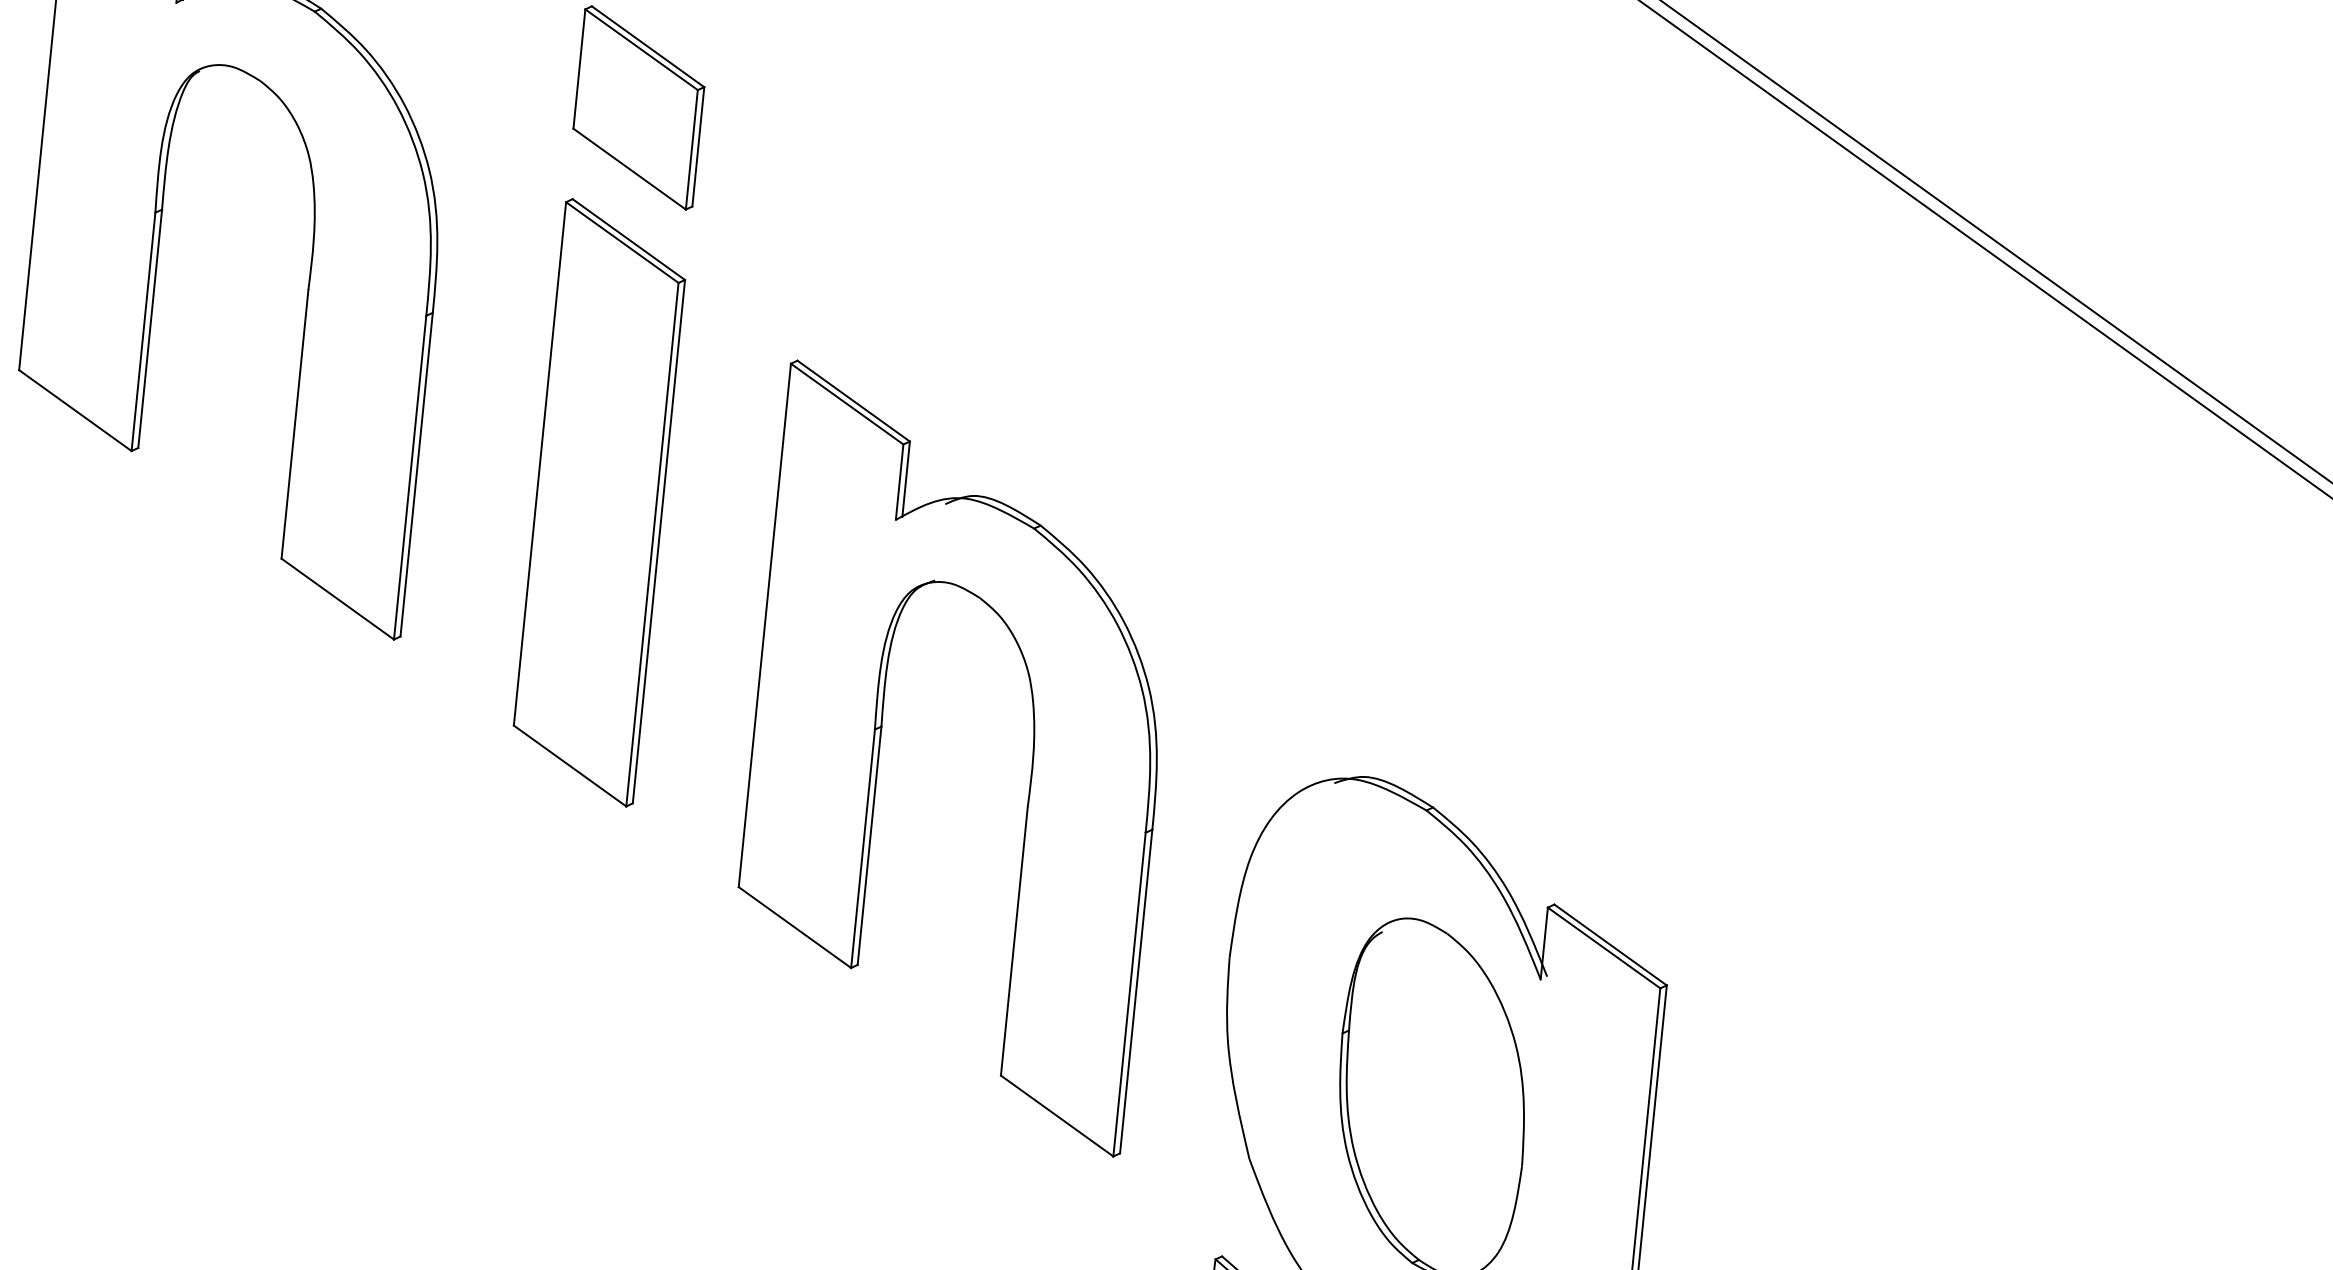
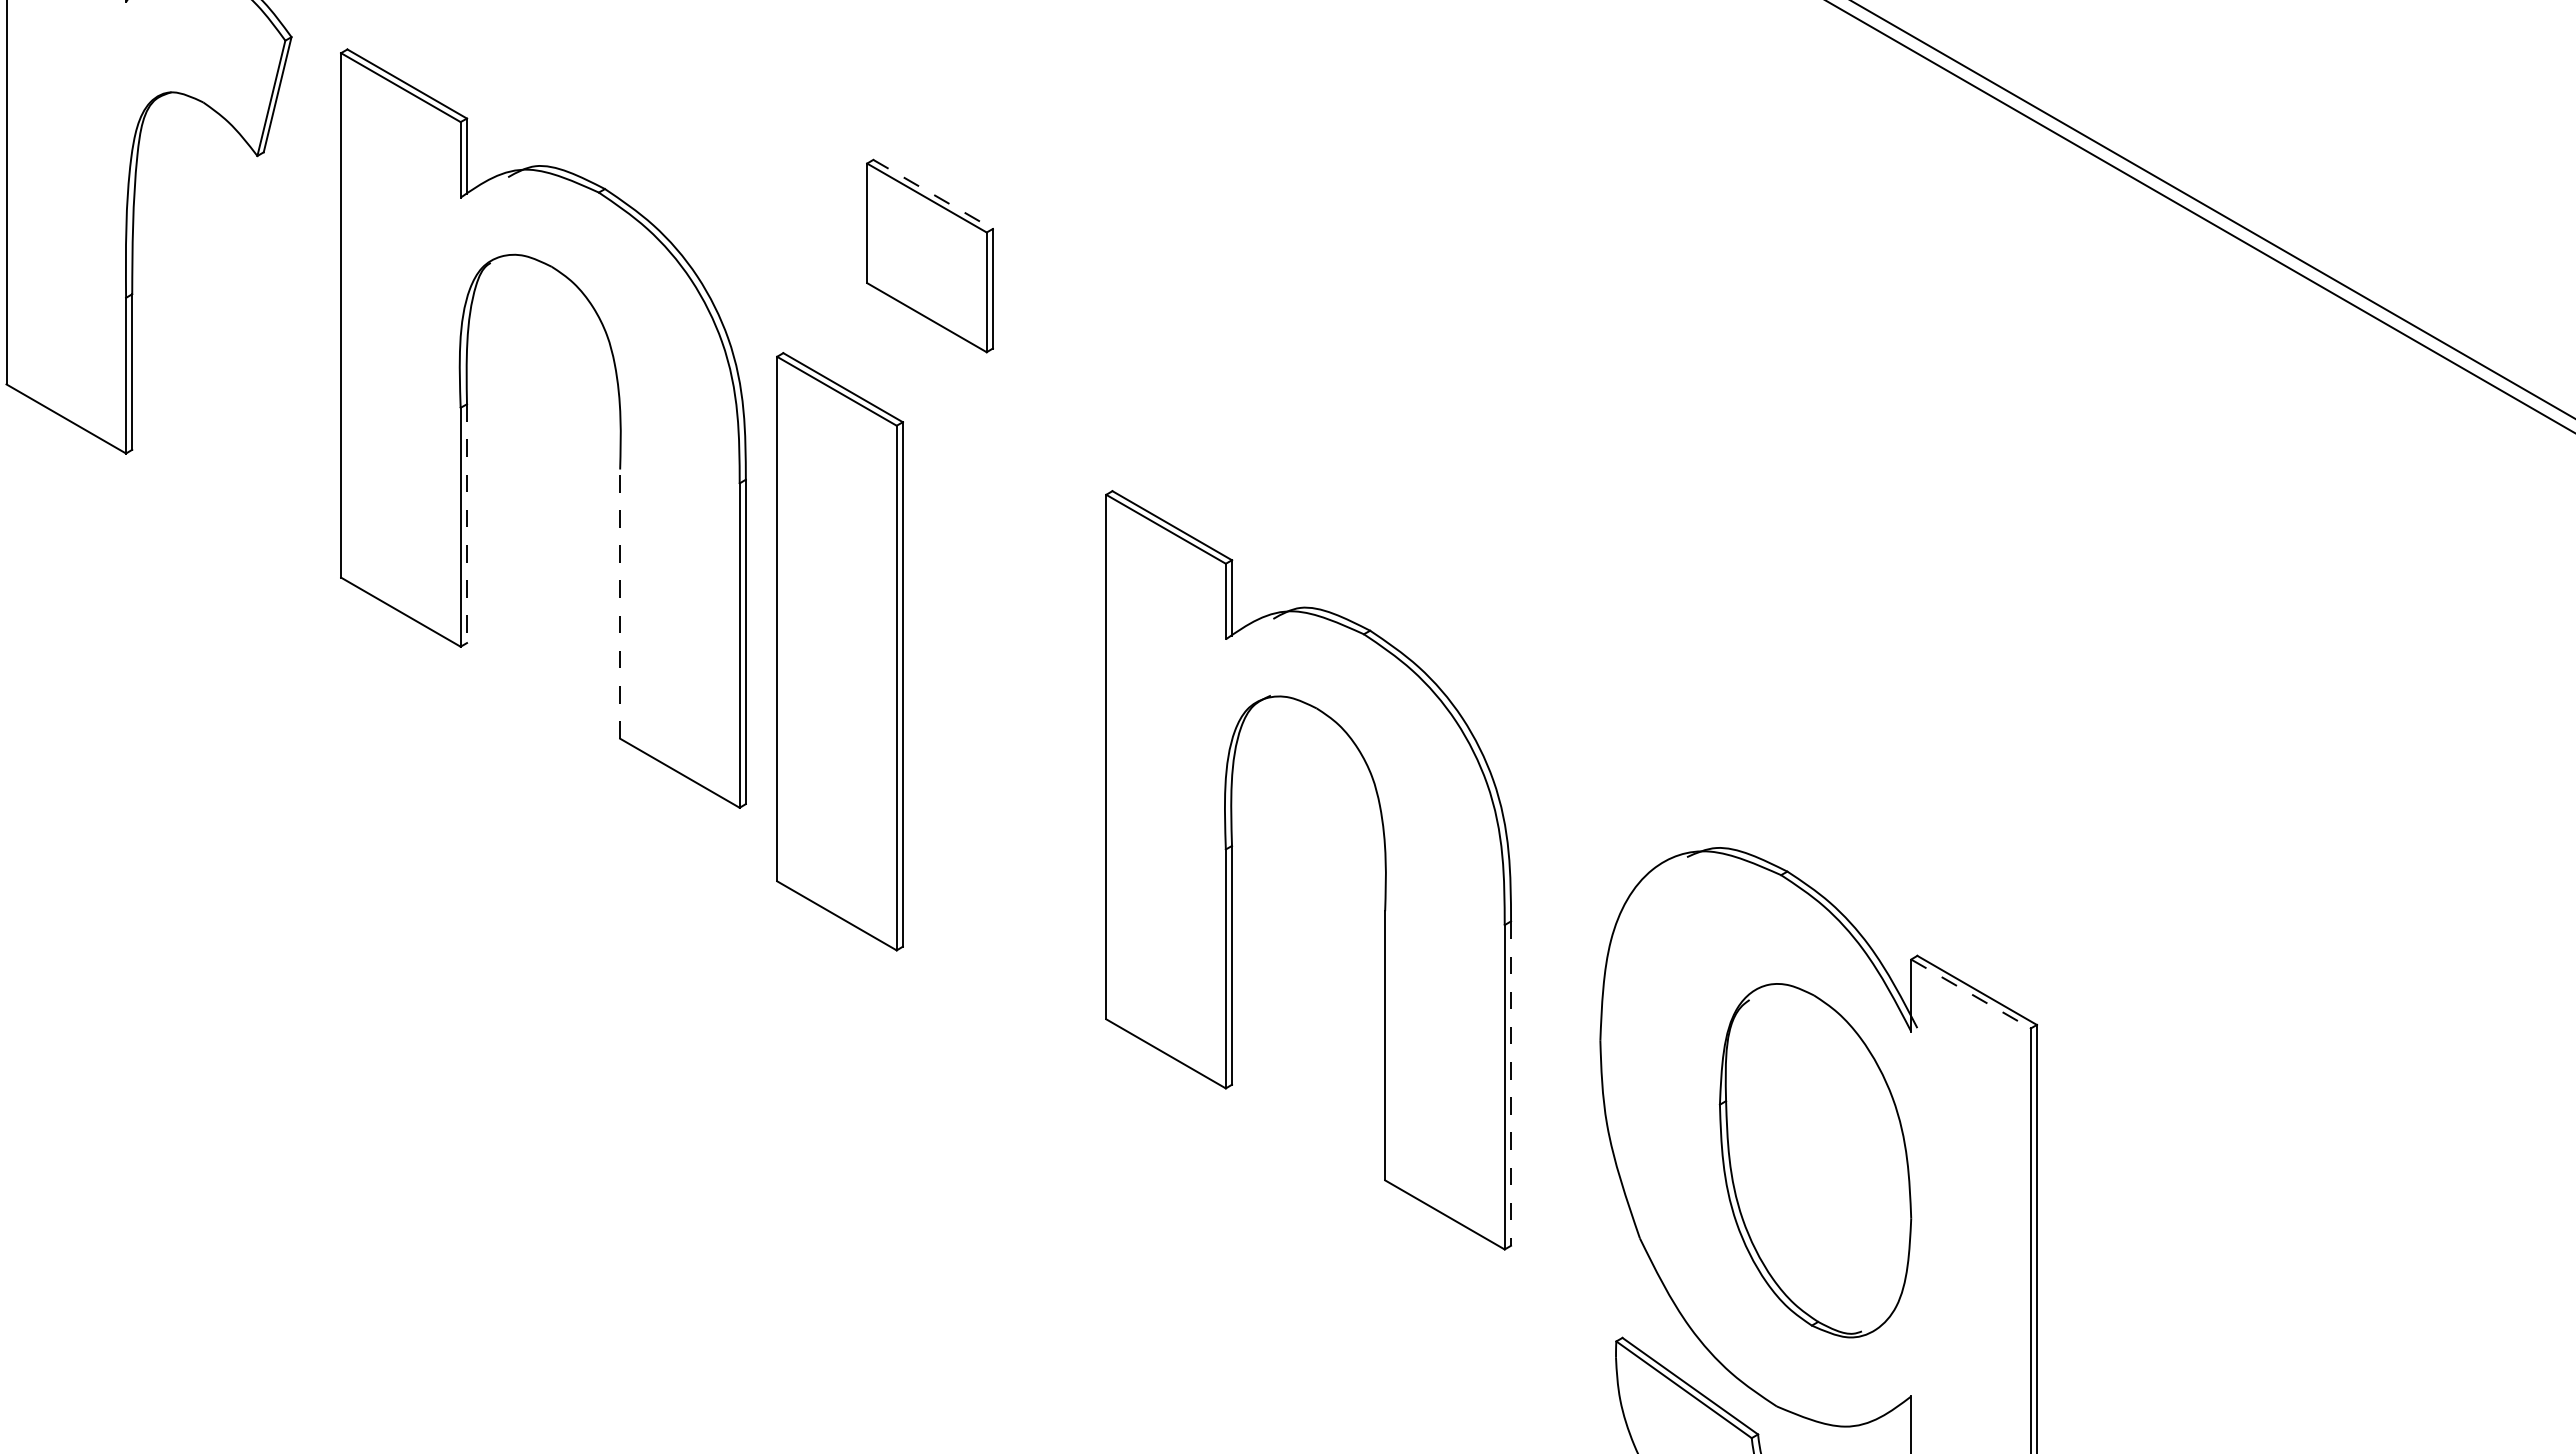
line: (648, 46) -> (933, 194), solid -> dashed
line: (150, 329) -> (467, 524), solid -> dashed
line: (295, 424) -> (620, 604), solid -> dashed
part: (598, 502) -> (839, 651), moved
line: (1604, 948) -> (1971, 994), solid -> dashed
line: (1136, 992) -> (1511, 1084), solid -> dashed

